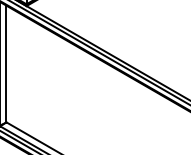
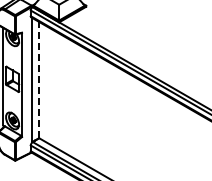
line: (5, 63) -> (38, 79), solid -> dashed

